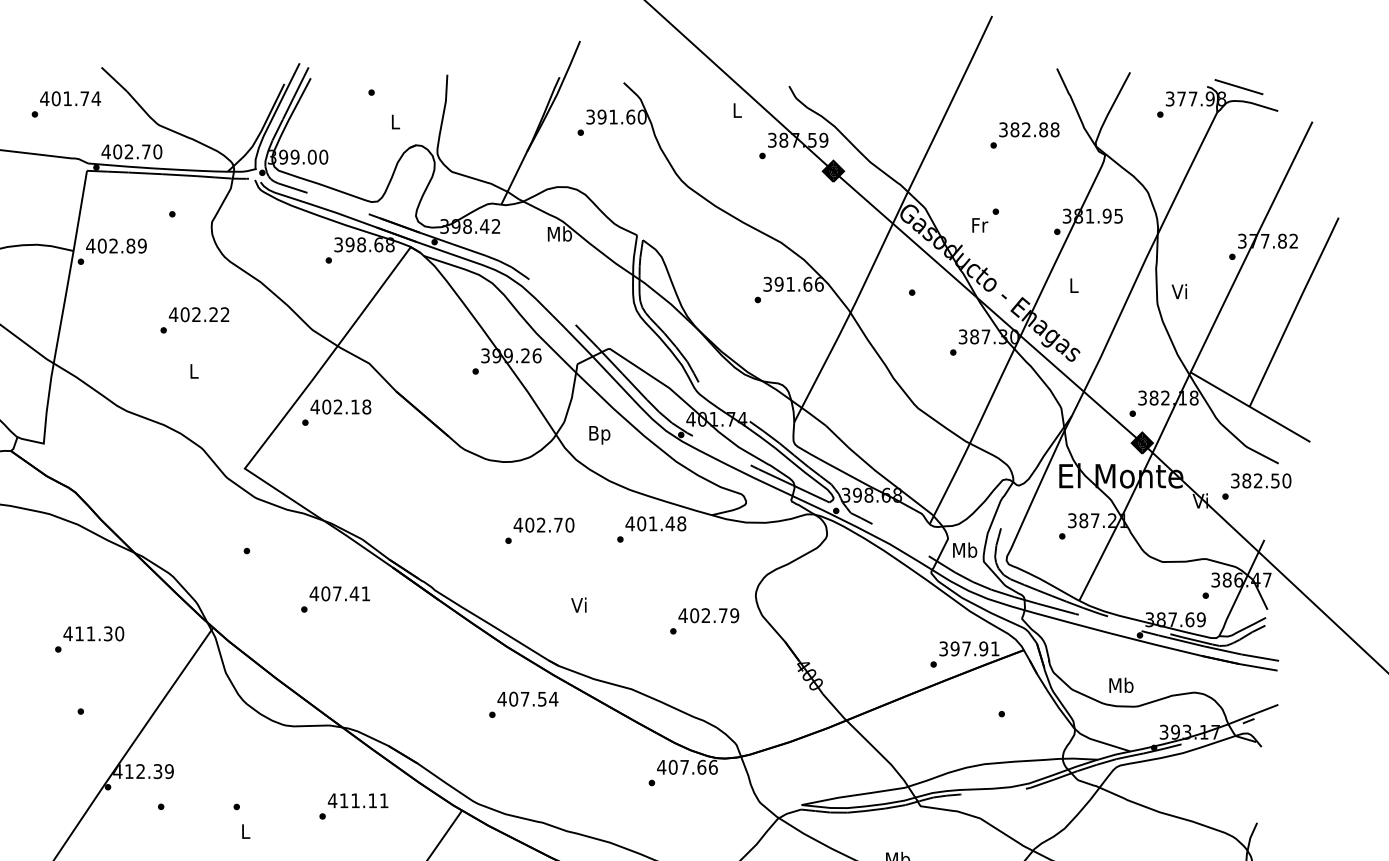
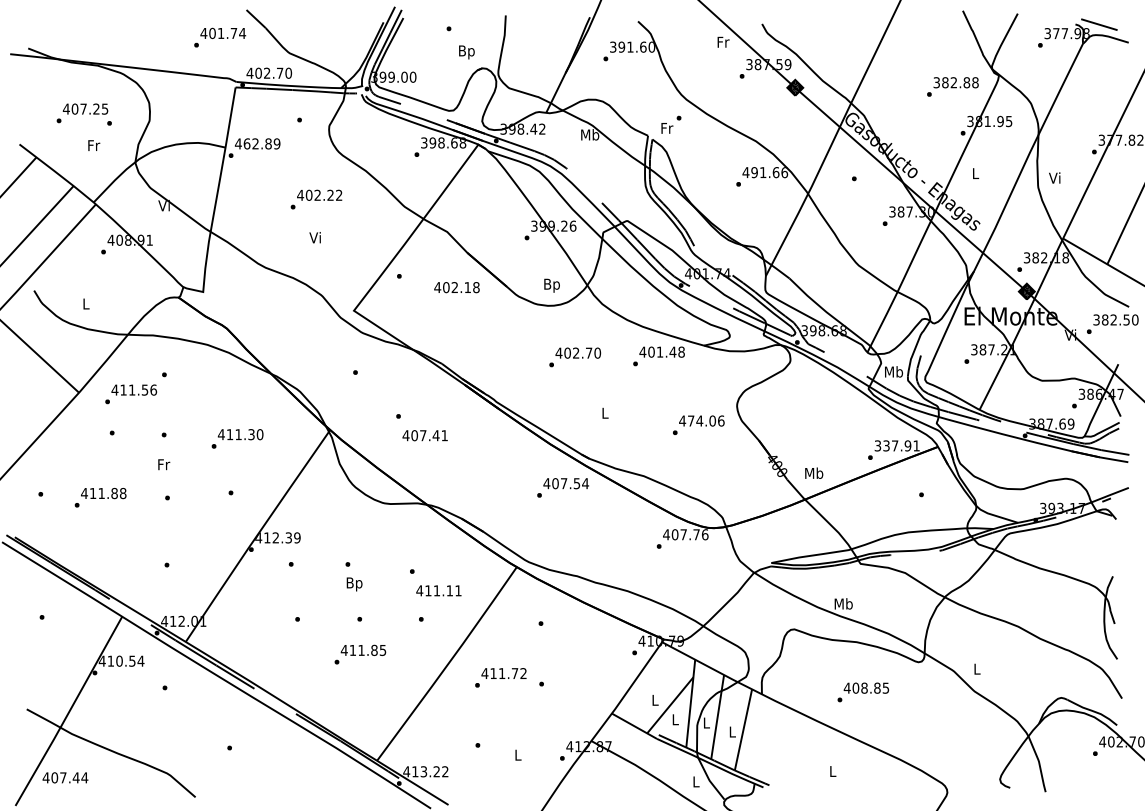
text: (737, 109) -> (723, 41), L -> Fr
text: (394, 124) -> (466, 52), L -> Bp
text: (1024, 134) -> (952, 86), moved
text: (985, 220) -> (671, 124), moved
text: (102, 245) -> (247, 143), 402.89 -> 462.89
text: (767, 284) -> (745, 172), 391.66 -> 491.66
text: (192, 370) -> (314, 237), L -> Vi
text: (340, 406) -> (456, 287), moved
text: (599, 434) -> (551, 285), moved
text: (338, 593) -> (424, 435), moved
text: (579, 604) -> (604, 412), Vi -> L
text: (713, 614) -> (705, 420), 402.79 -> 474.06
text: (955, 648) -> (886, 445), 397.91 -> 337.91
text: (1121, 684) -> (814, 472), moved
text: (701, 767) -> (696, 534), 407.66 -> 407.76
text: (357, 800) -> (438, 590), moved
text: (245, 833) -> (354, 584), L -> Bp

